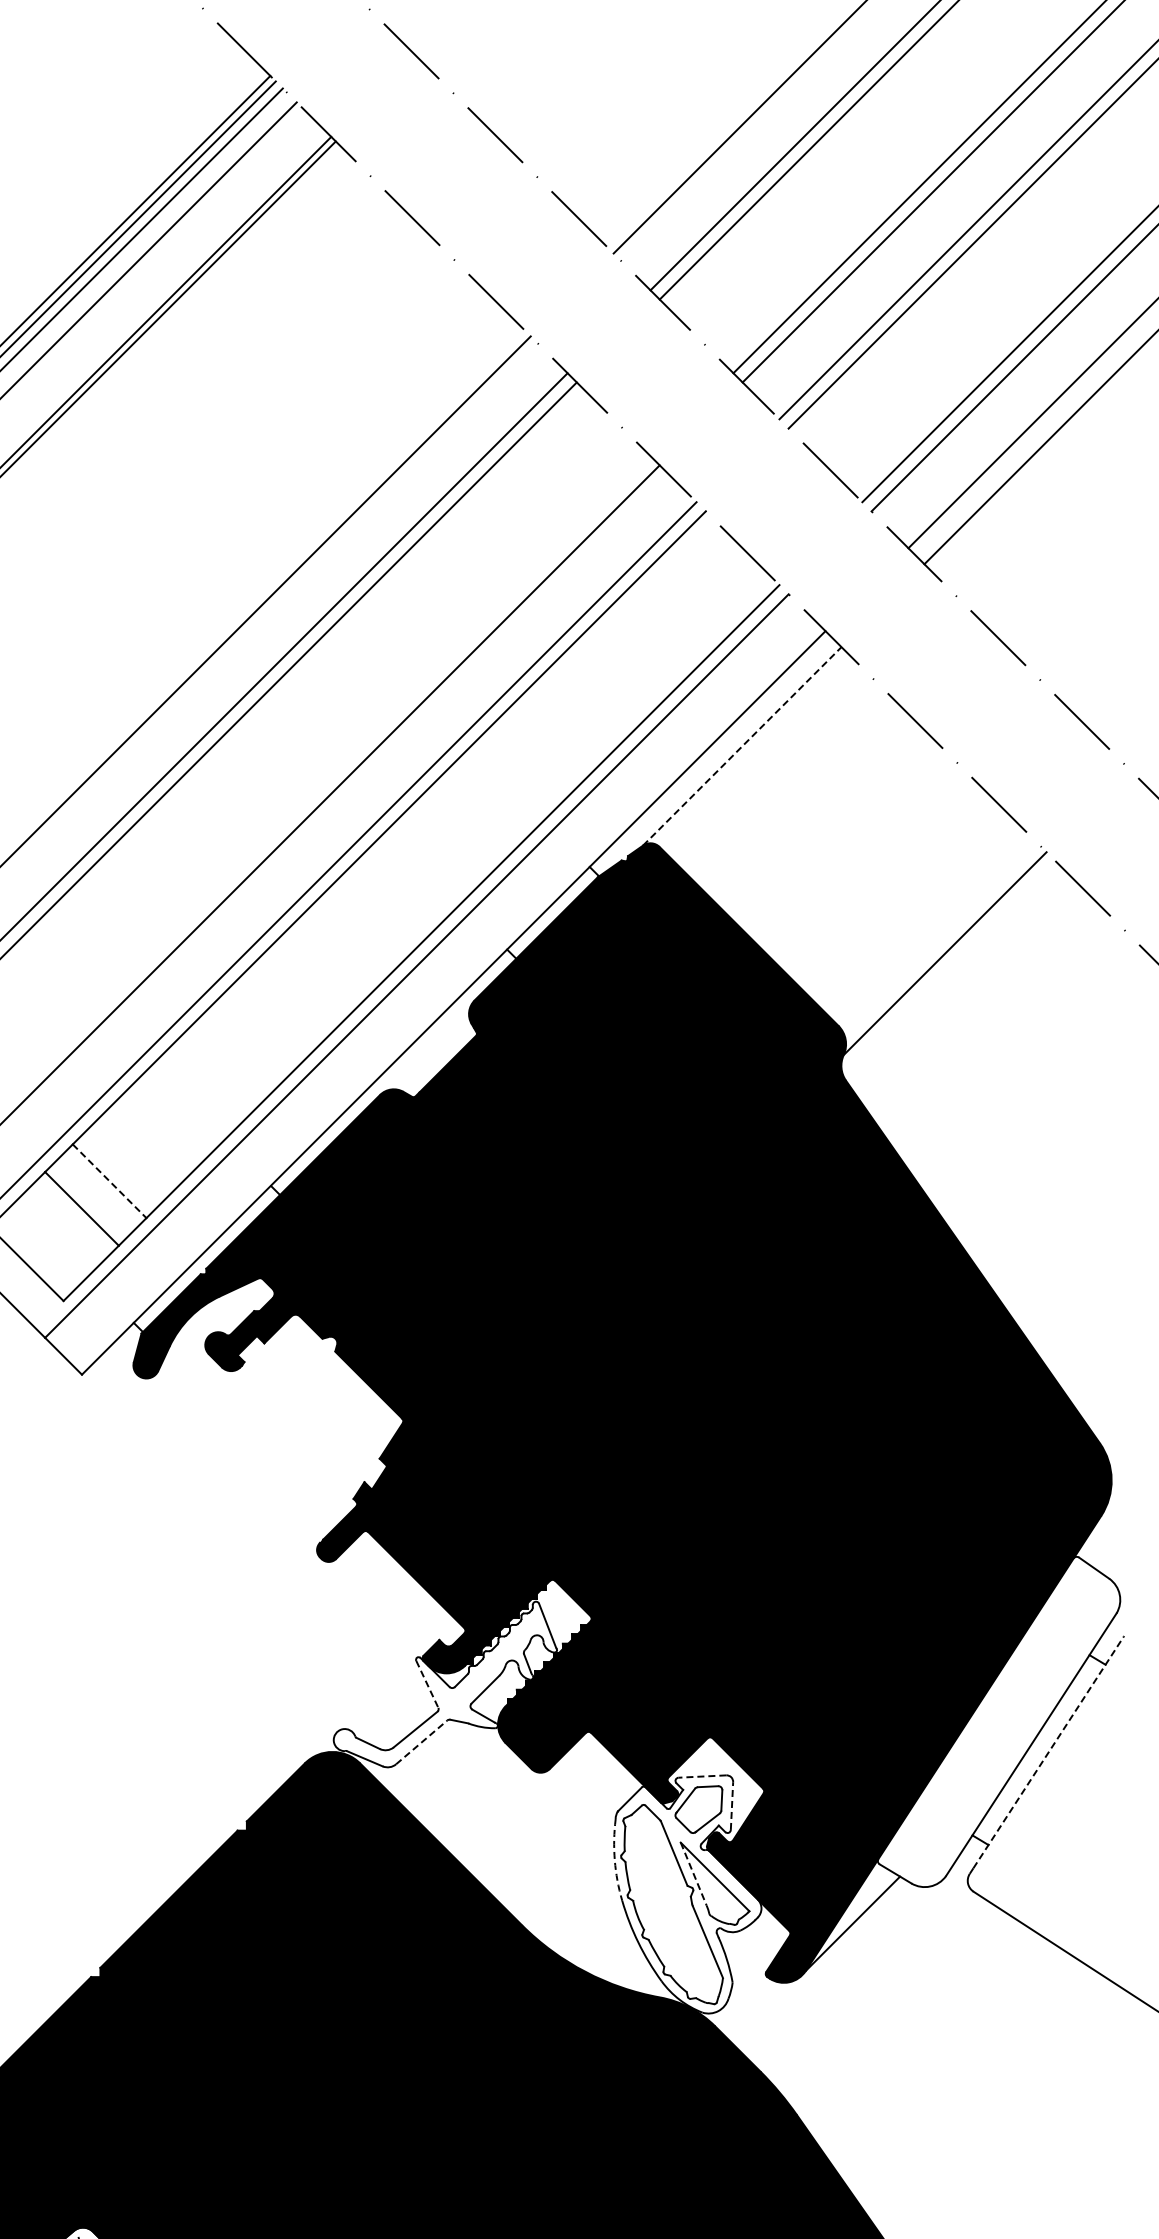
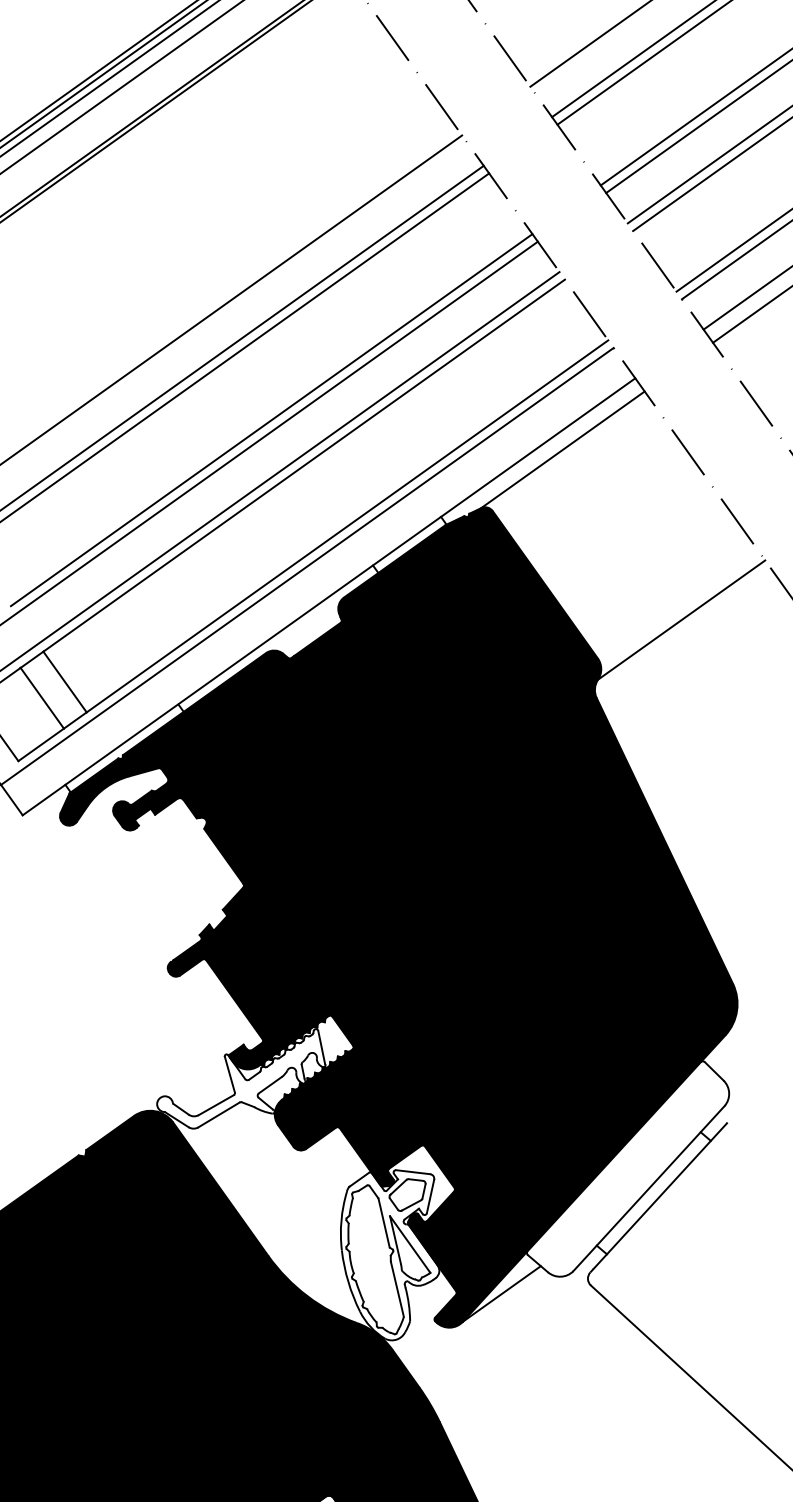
line: (742, 746) -> (563, 449), dashed -> solid
line: (333, 772) -> (271, 419), added
line: (109, 1181) -> (64, 682), dashed -> solid
line: (427, 1684) -> (229, 1074), dashed -> solid
line: (421, 1742) -> (218, 1114), dashed -> solid
line: (1048, 1752) -> (660, 1196), dashed -> solid
line: (702, 1776) -> (413, 1172), dashed -> solid
line: (732, 1806) -> (430, 1196), dashed -> solid
arc: (614, 1860) -> (341, 1221), dashed -> solid
line: (693, 1874) -> (395, 1240), dashed -> solid

